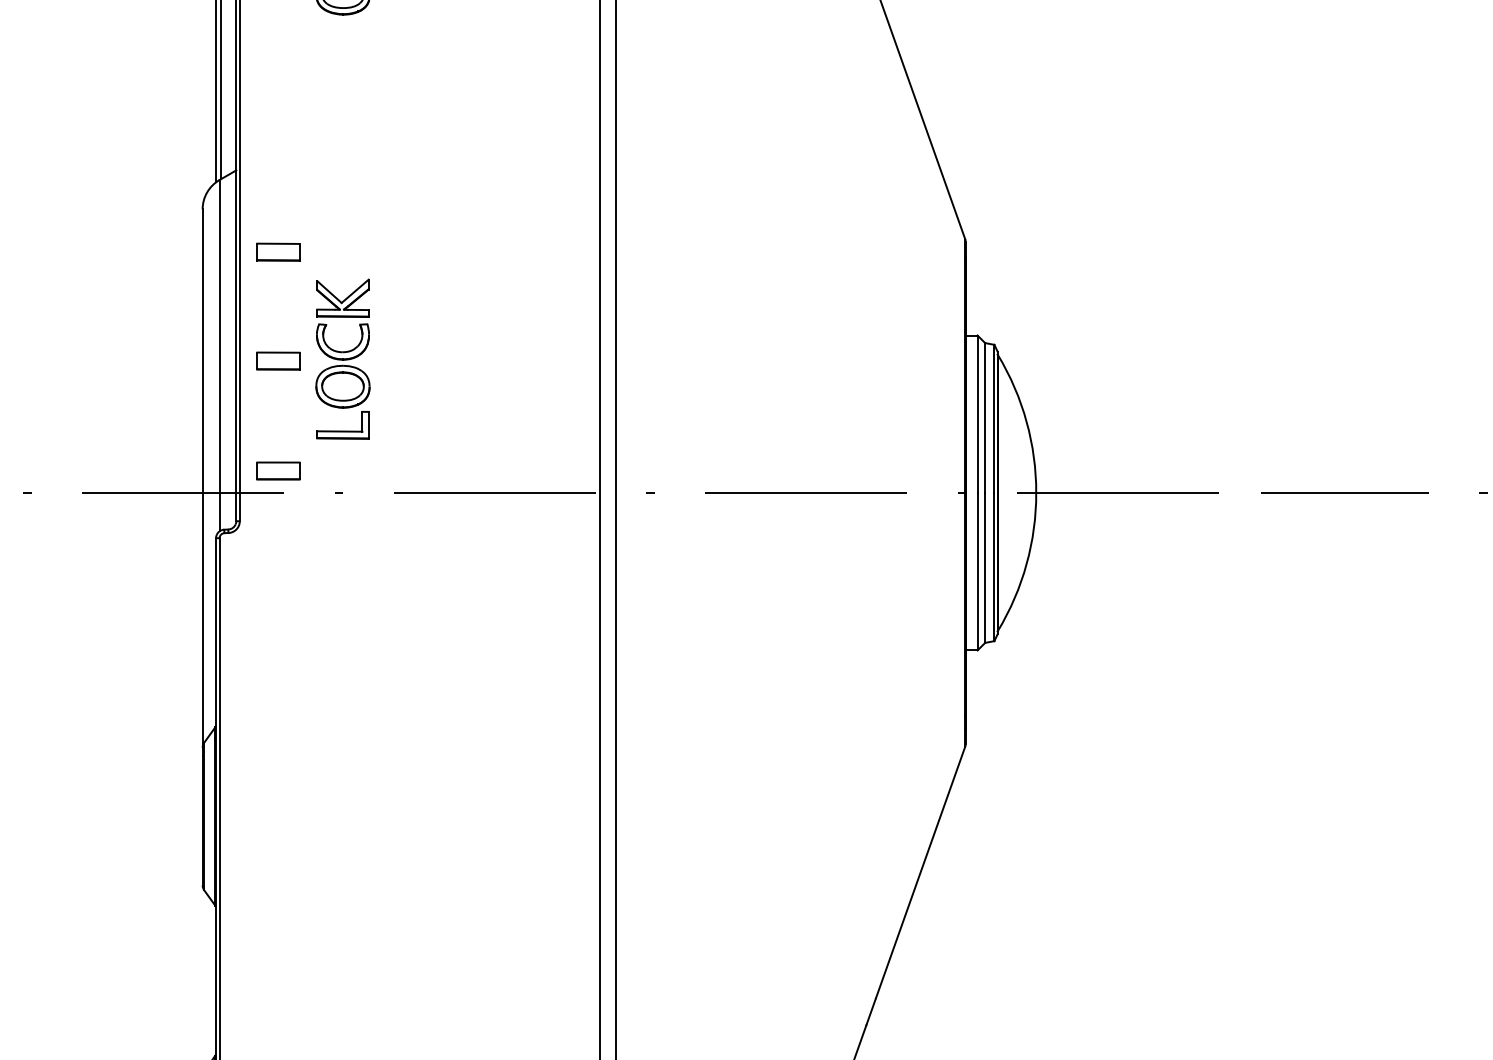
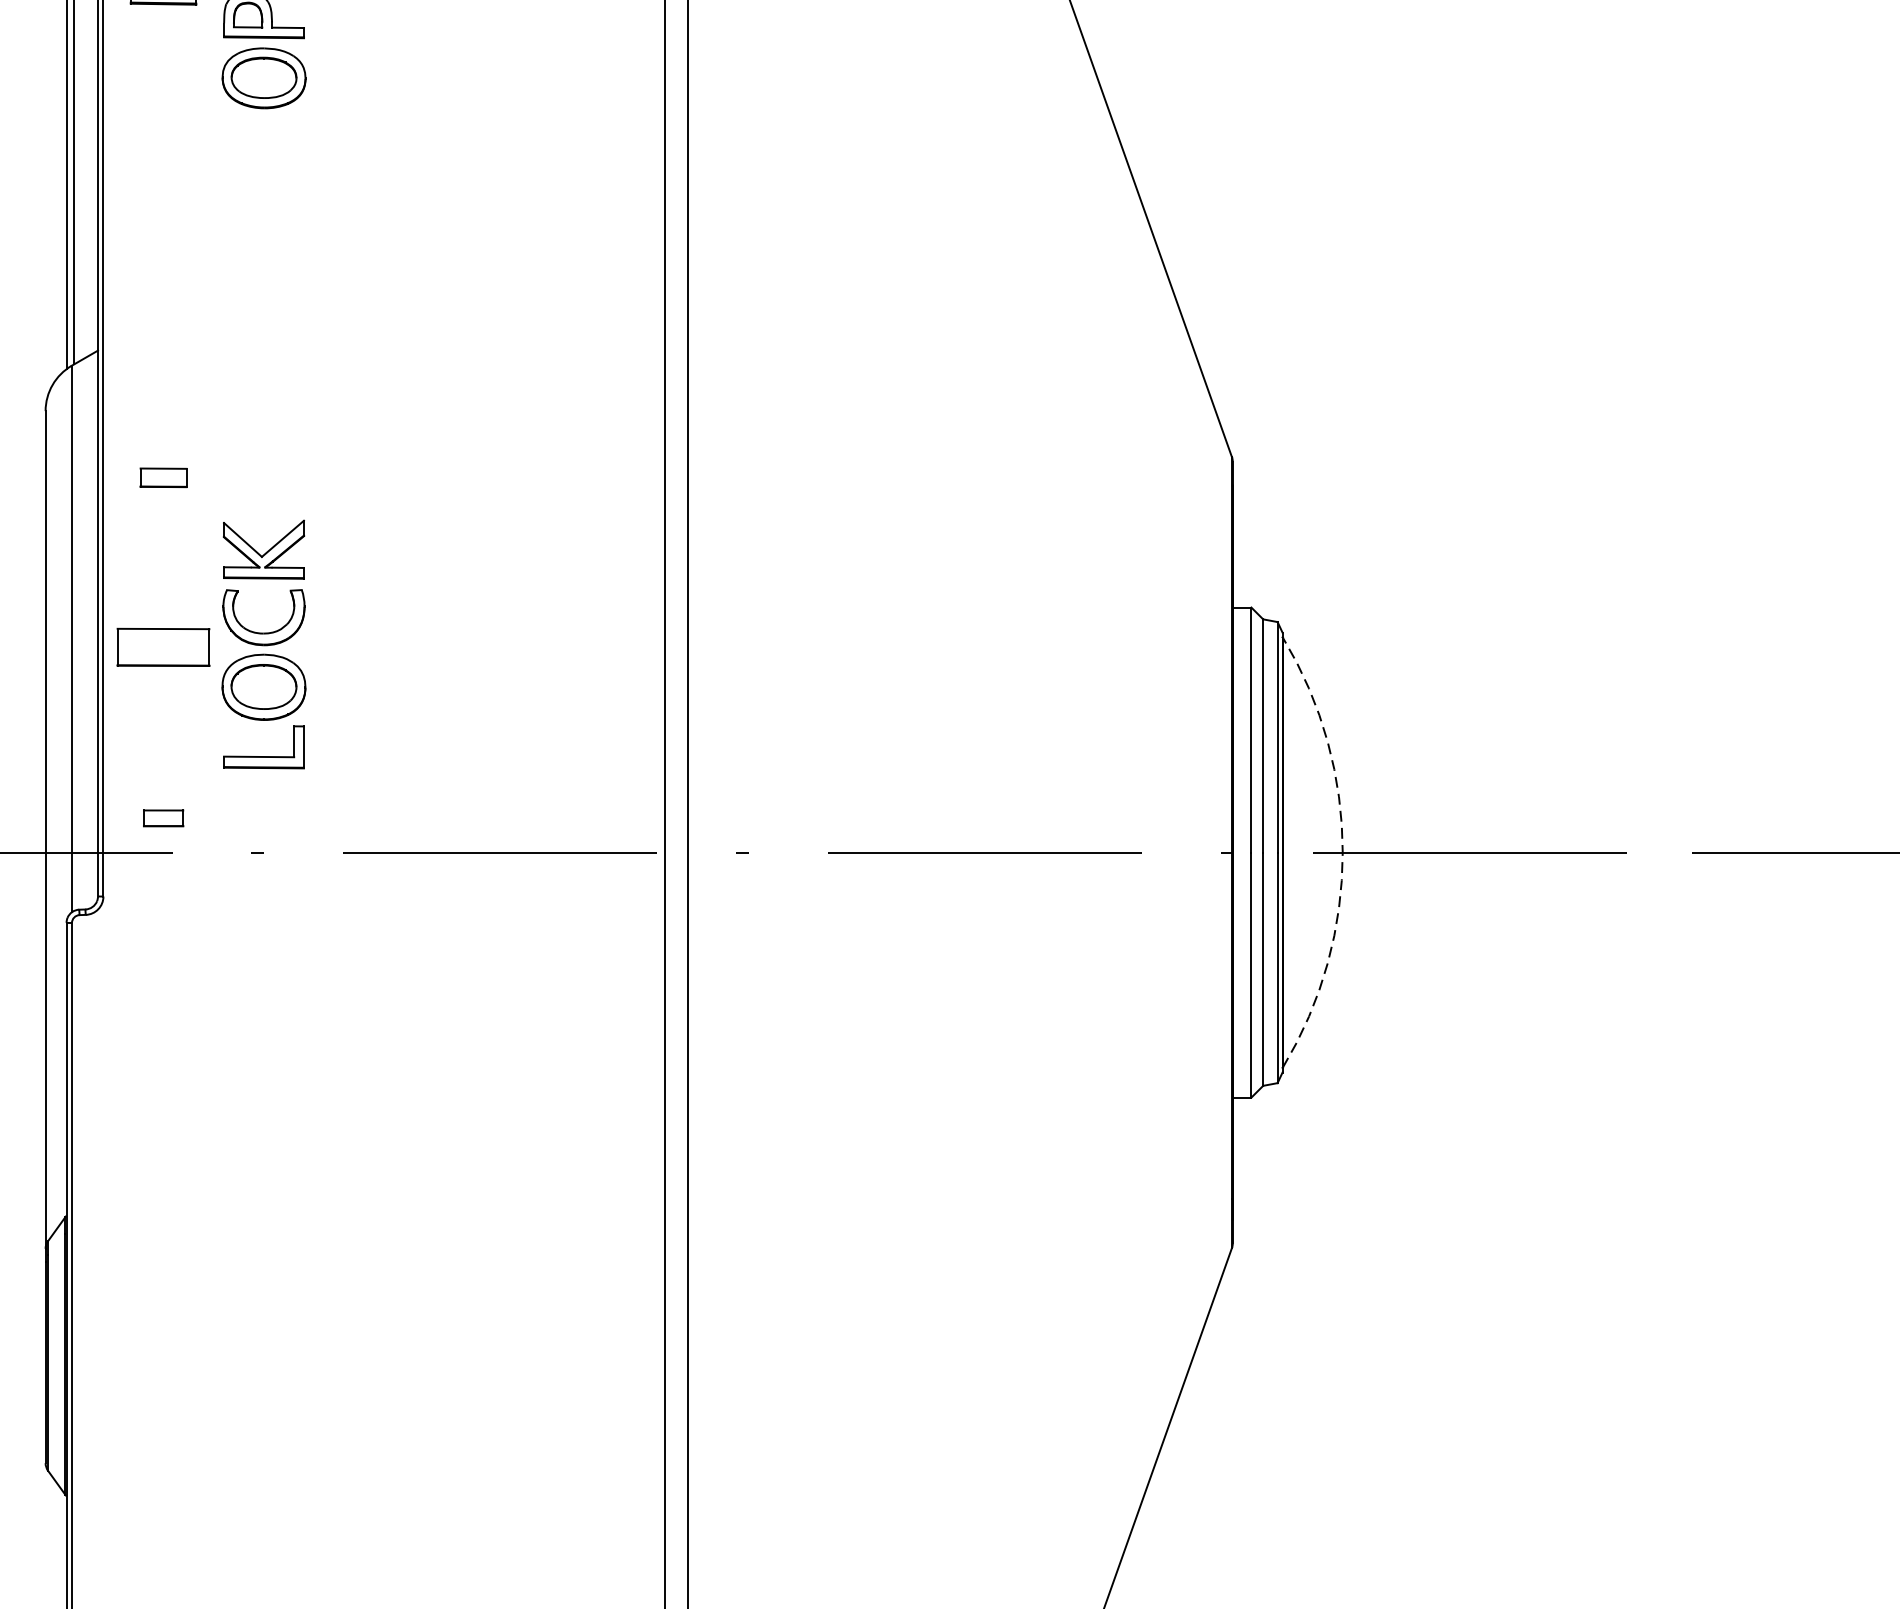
part: (278, 251) -> (163, 476), size x0.7
part: (278, 360) -> (163, 646), size x1.4
part: (278, 470) -> (163, 817), size x0.6
arc: (1036, 493) -> (1343, 853), solid -> dashed

